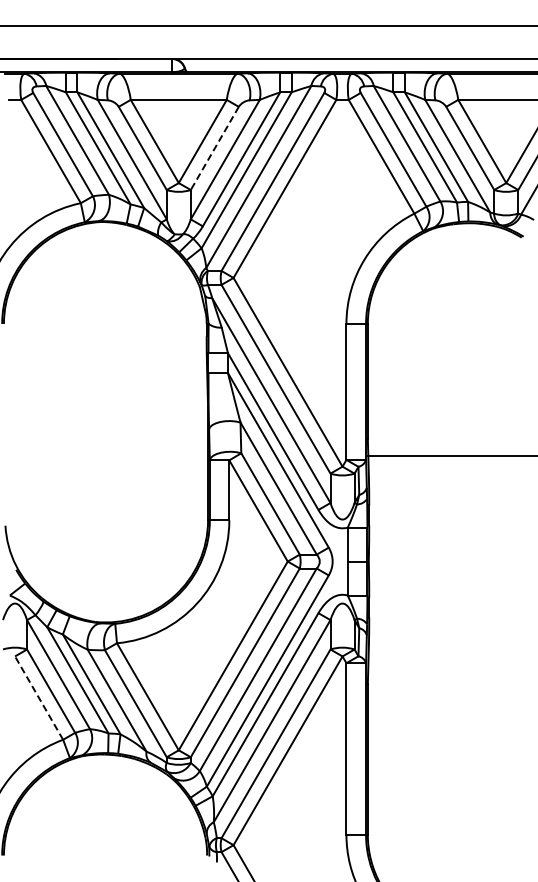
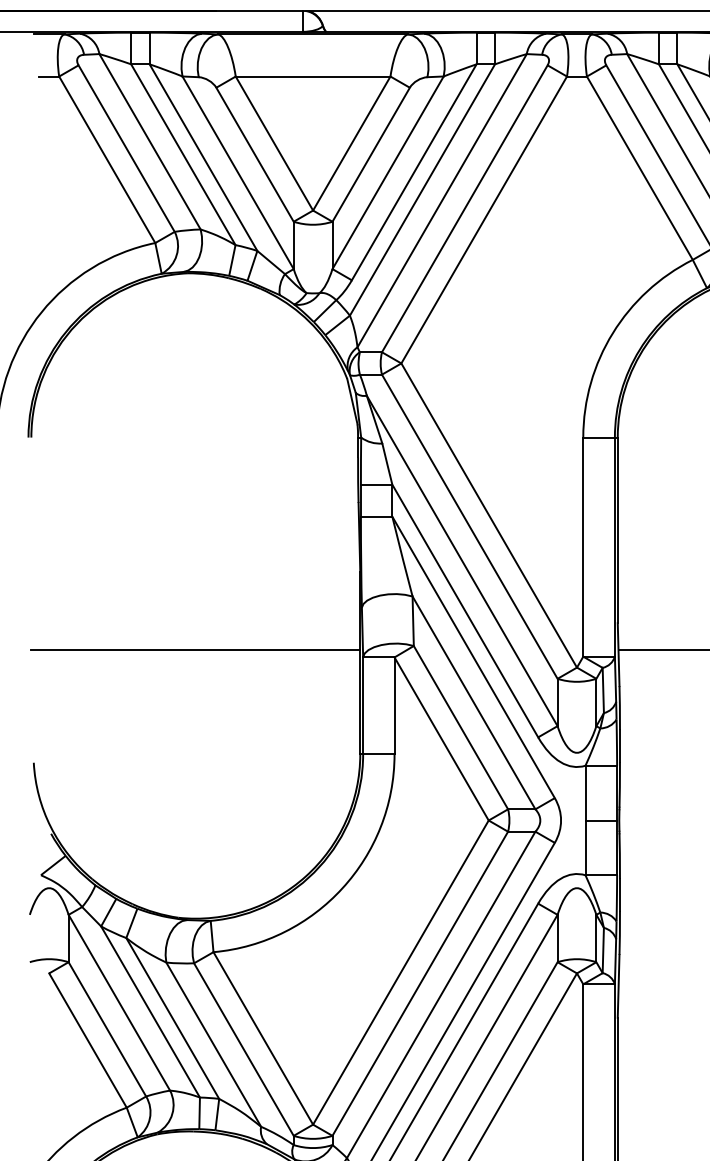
line: (214, 148) -> (370, 154), dashed -> solid
line: (105, 455) -> (194, 649), added
line: (38, 697) -> (87, 1039), dashed -> solid

